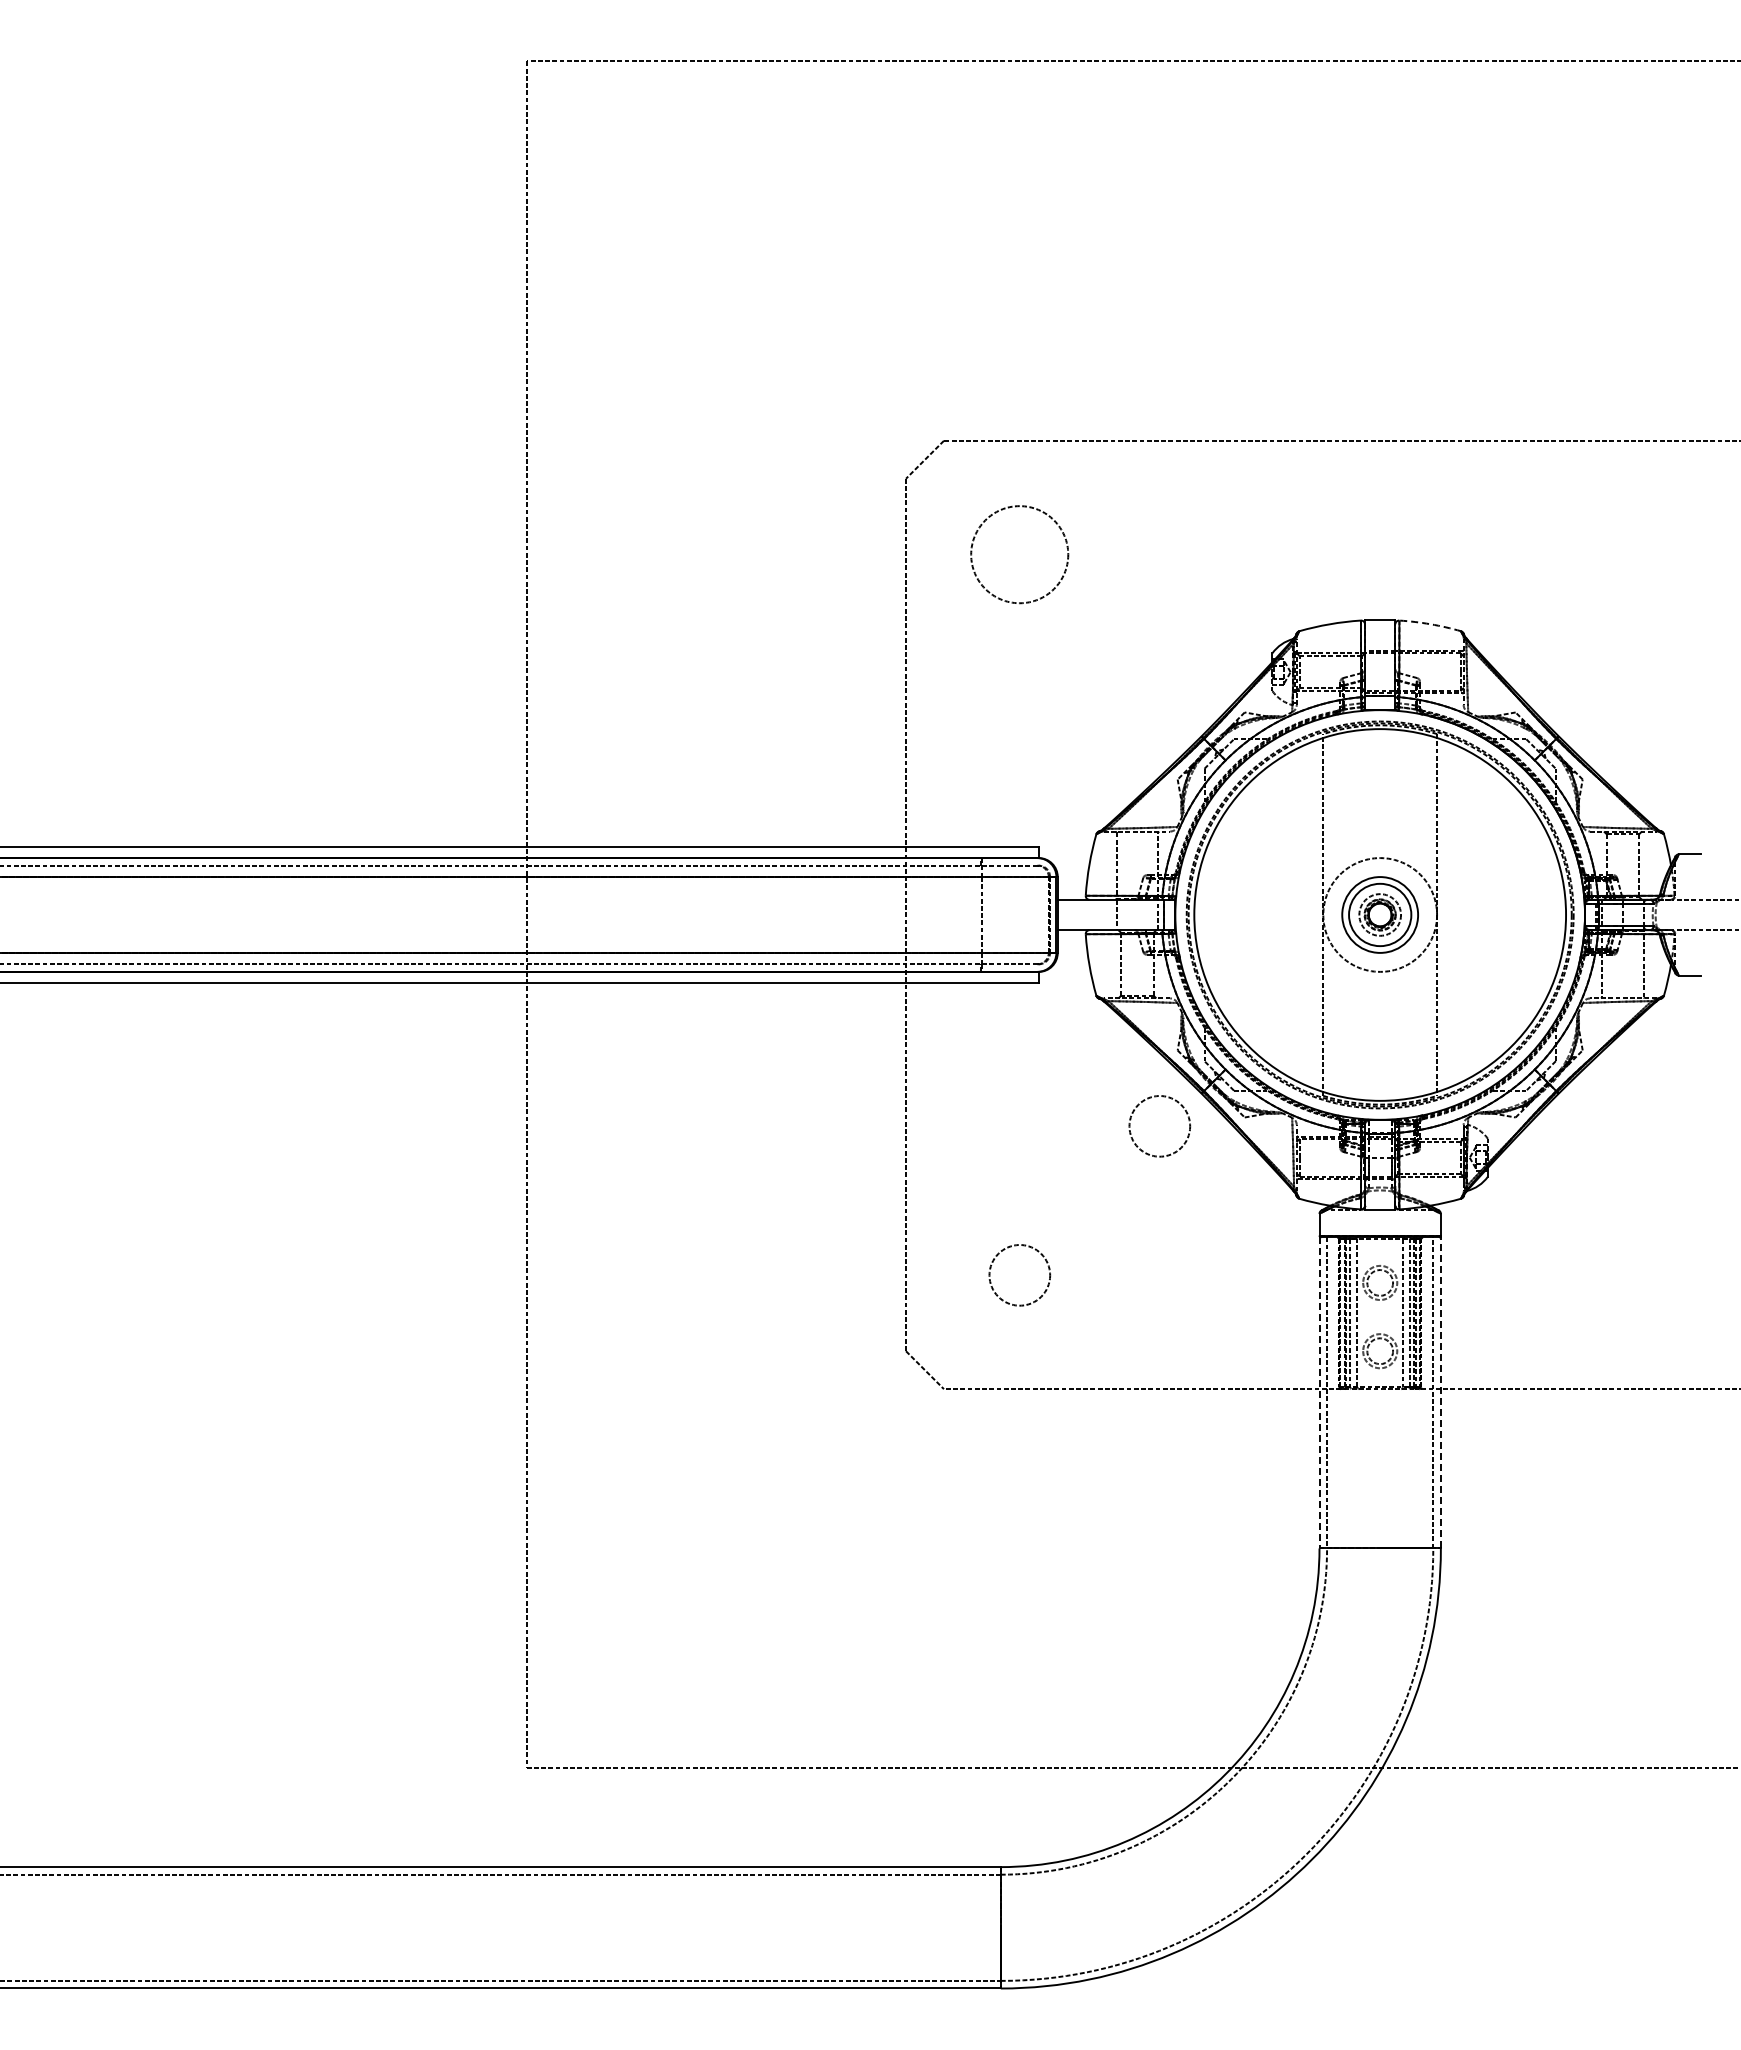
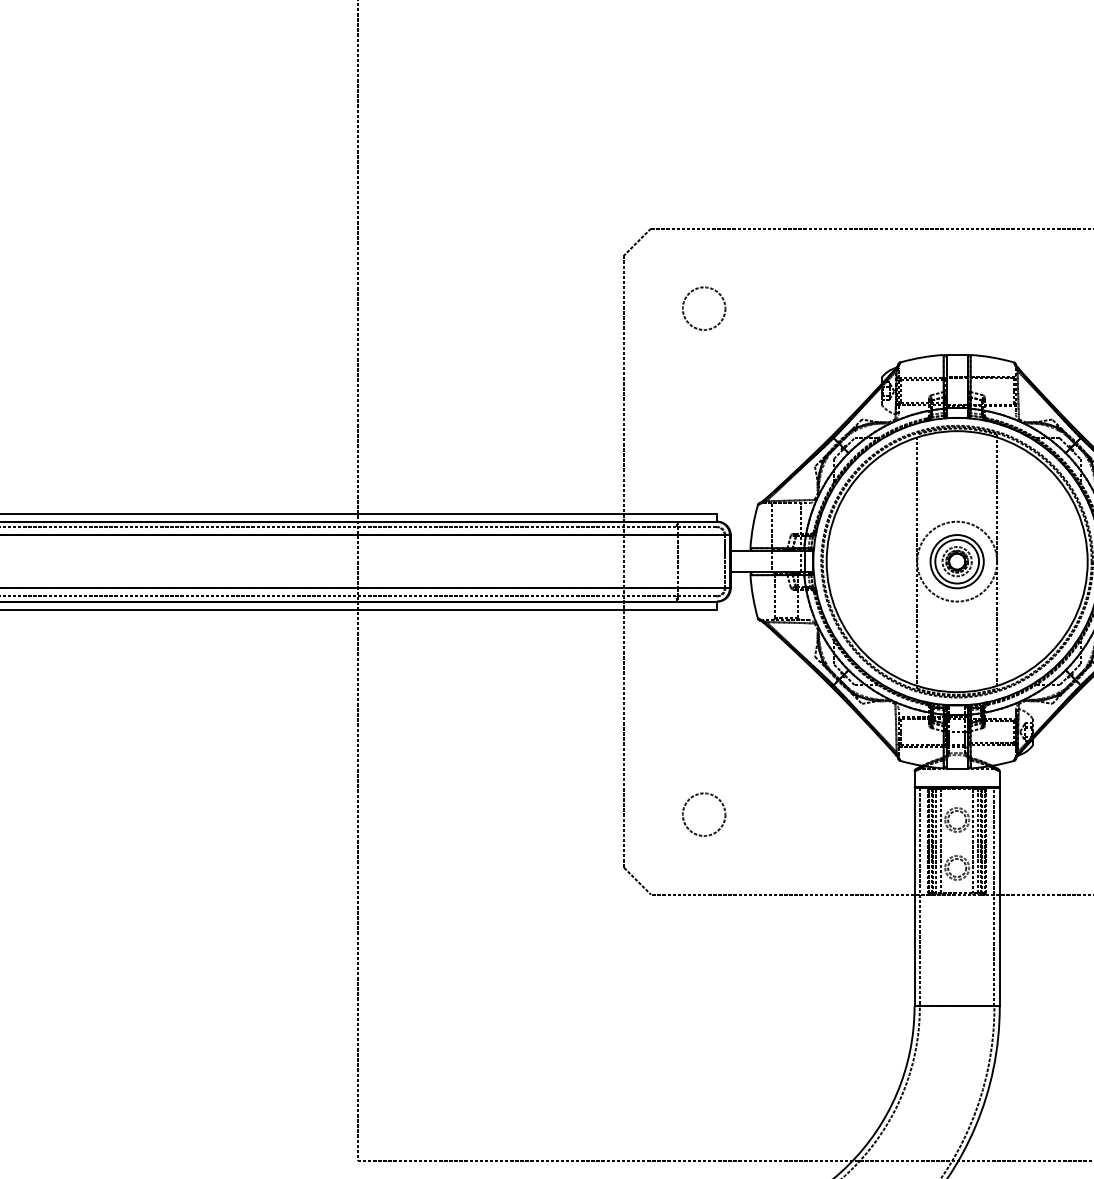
circle: (1019, 554) -> (703, 308), size x0.62
arc: (1430, 624) -> (992, 357), dashed -> solid
circle: (1159, 1126) -> (802, 710), removed
line: (1319, 1392) -> (914, 896), dashed -> solid
line: (1440, 1392) -> (999, 896), dashed -> solid

